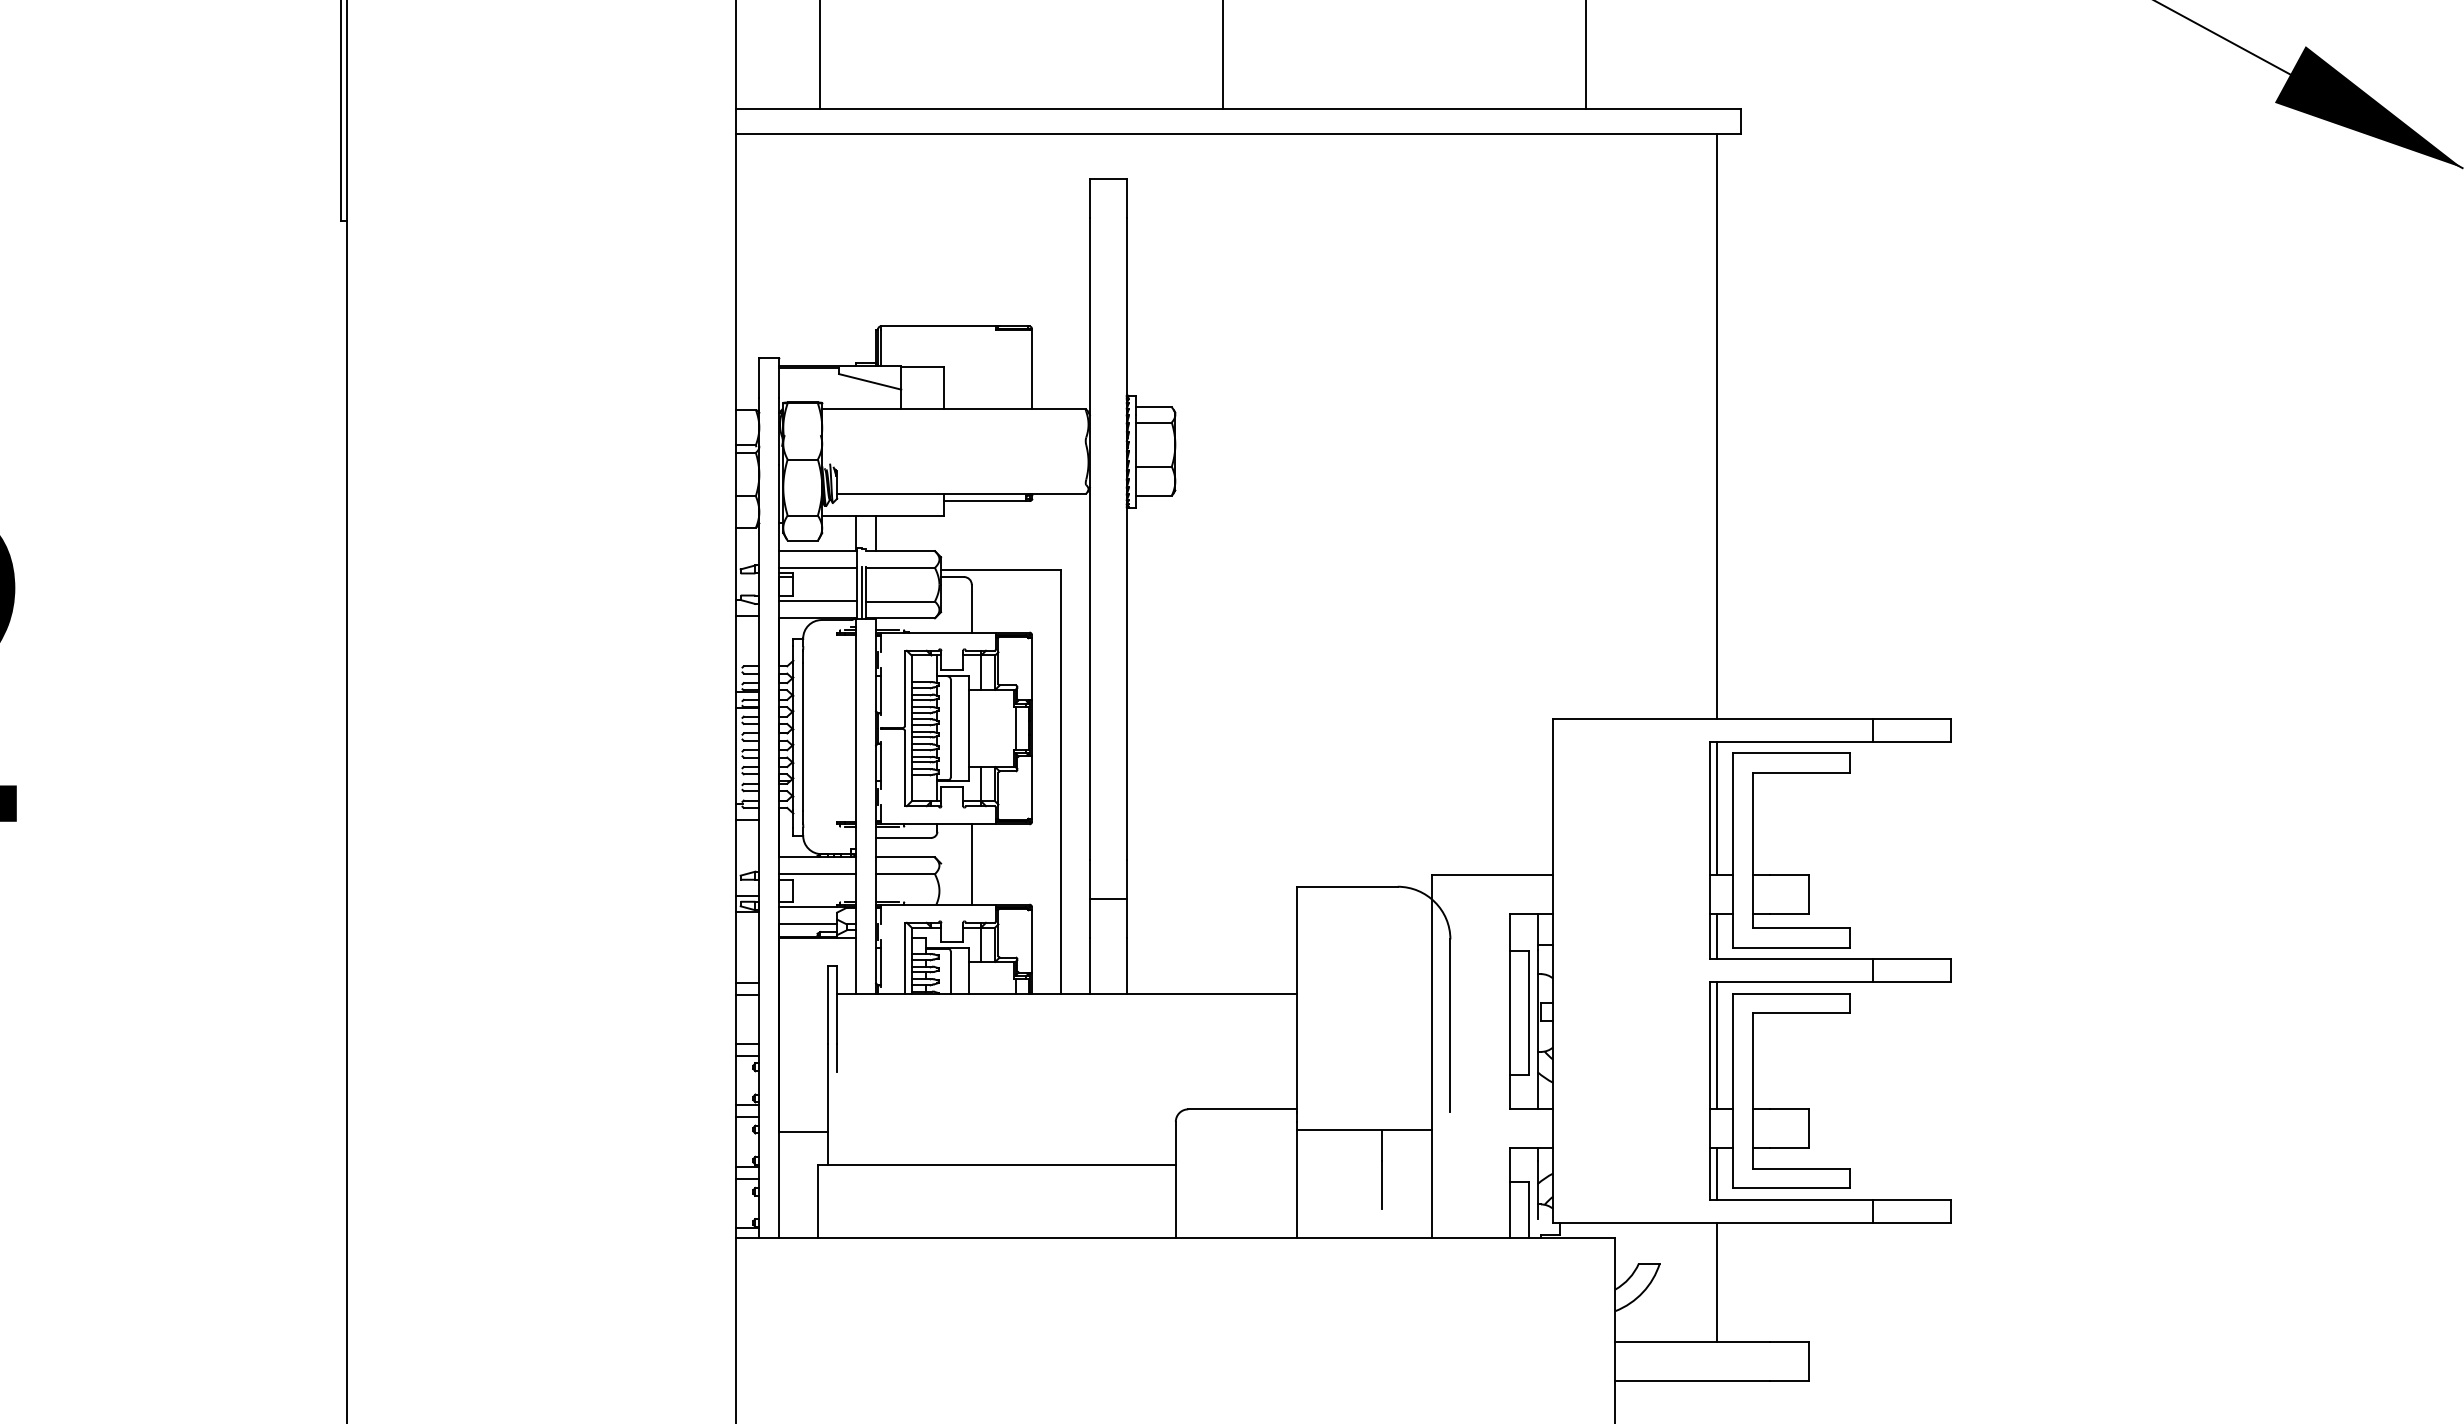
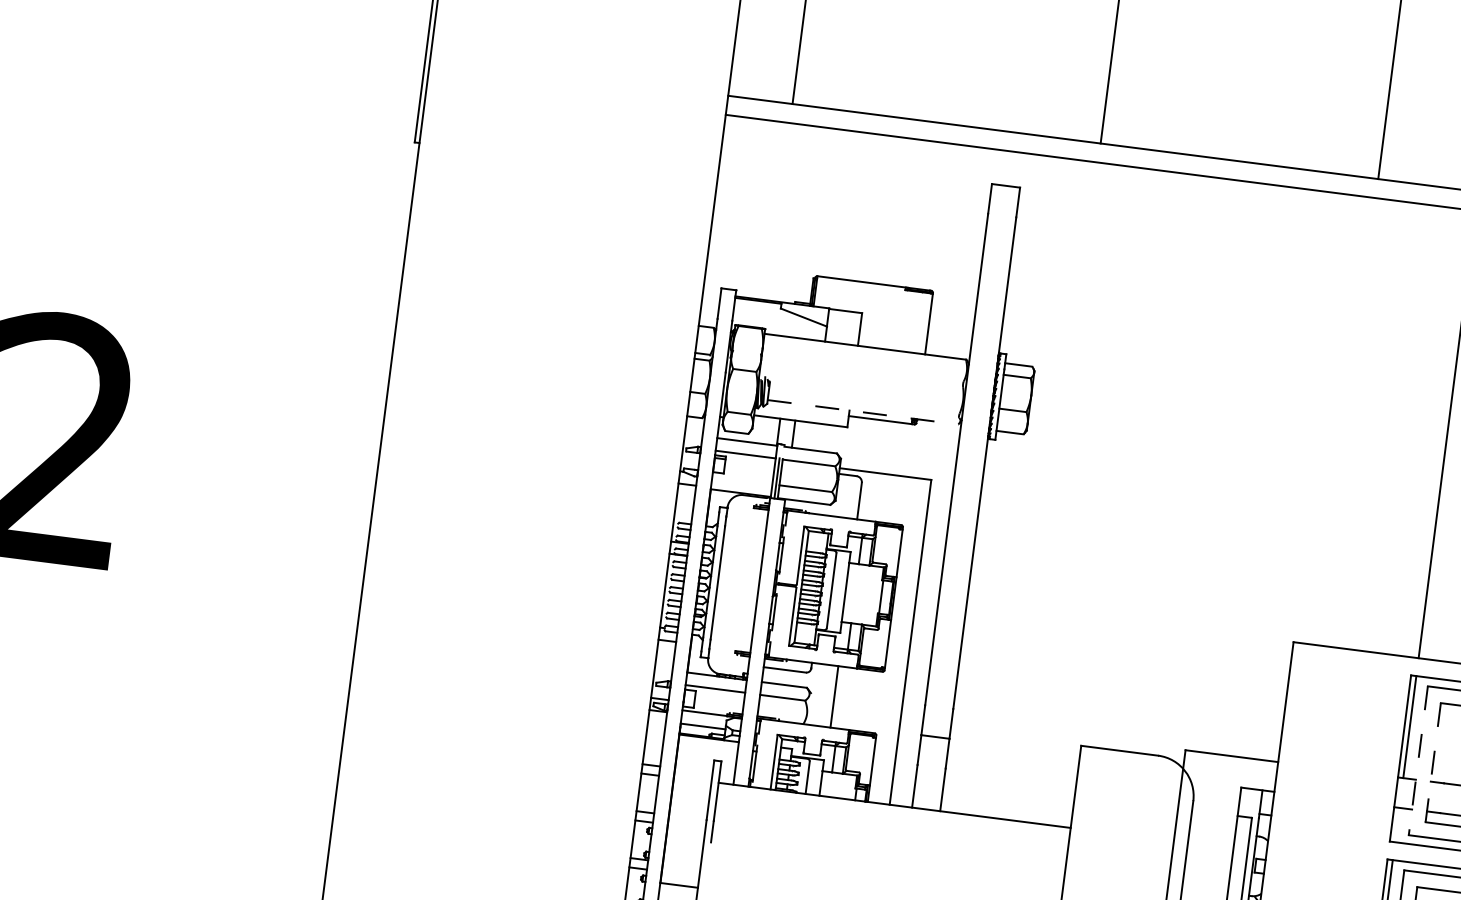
line: (962, 493) -> (863, 412), solid -> dashed
line: (817, 600) -> (742, 479), removed
line: (1733, 850) -> (1418, 760), solid -> dashed
line: (1752, 850) -> (1433, 762), solid -> dashed
line: (1716, 936) -> (1397, 824), removed

